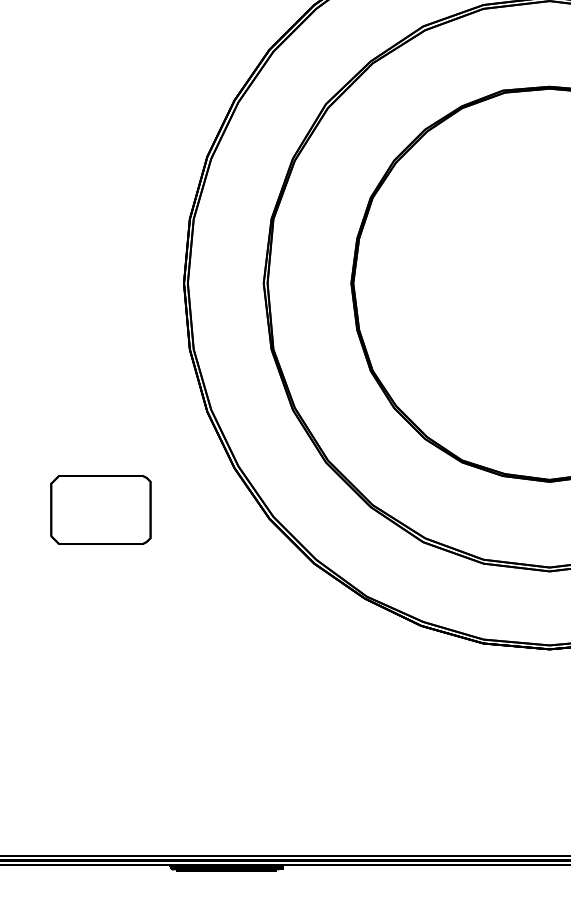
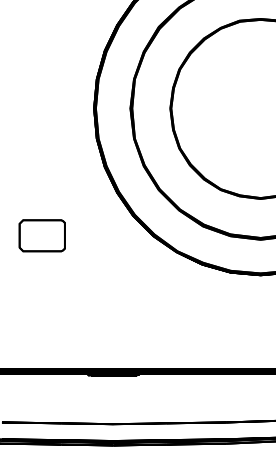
part: (99, 509) -> (41, 235), moved

